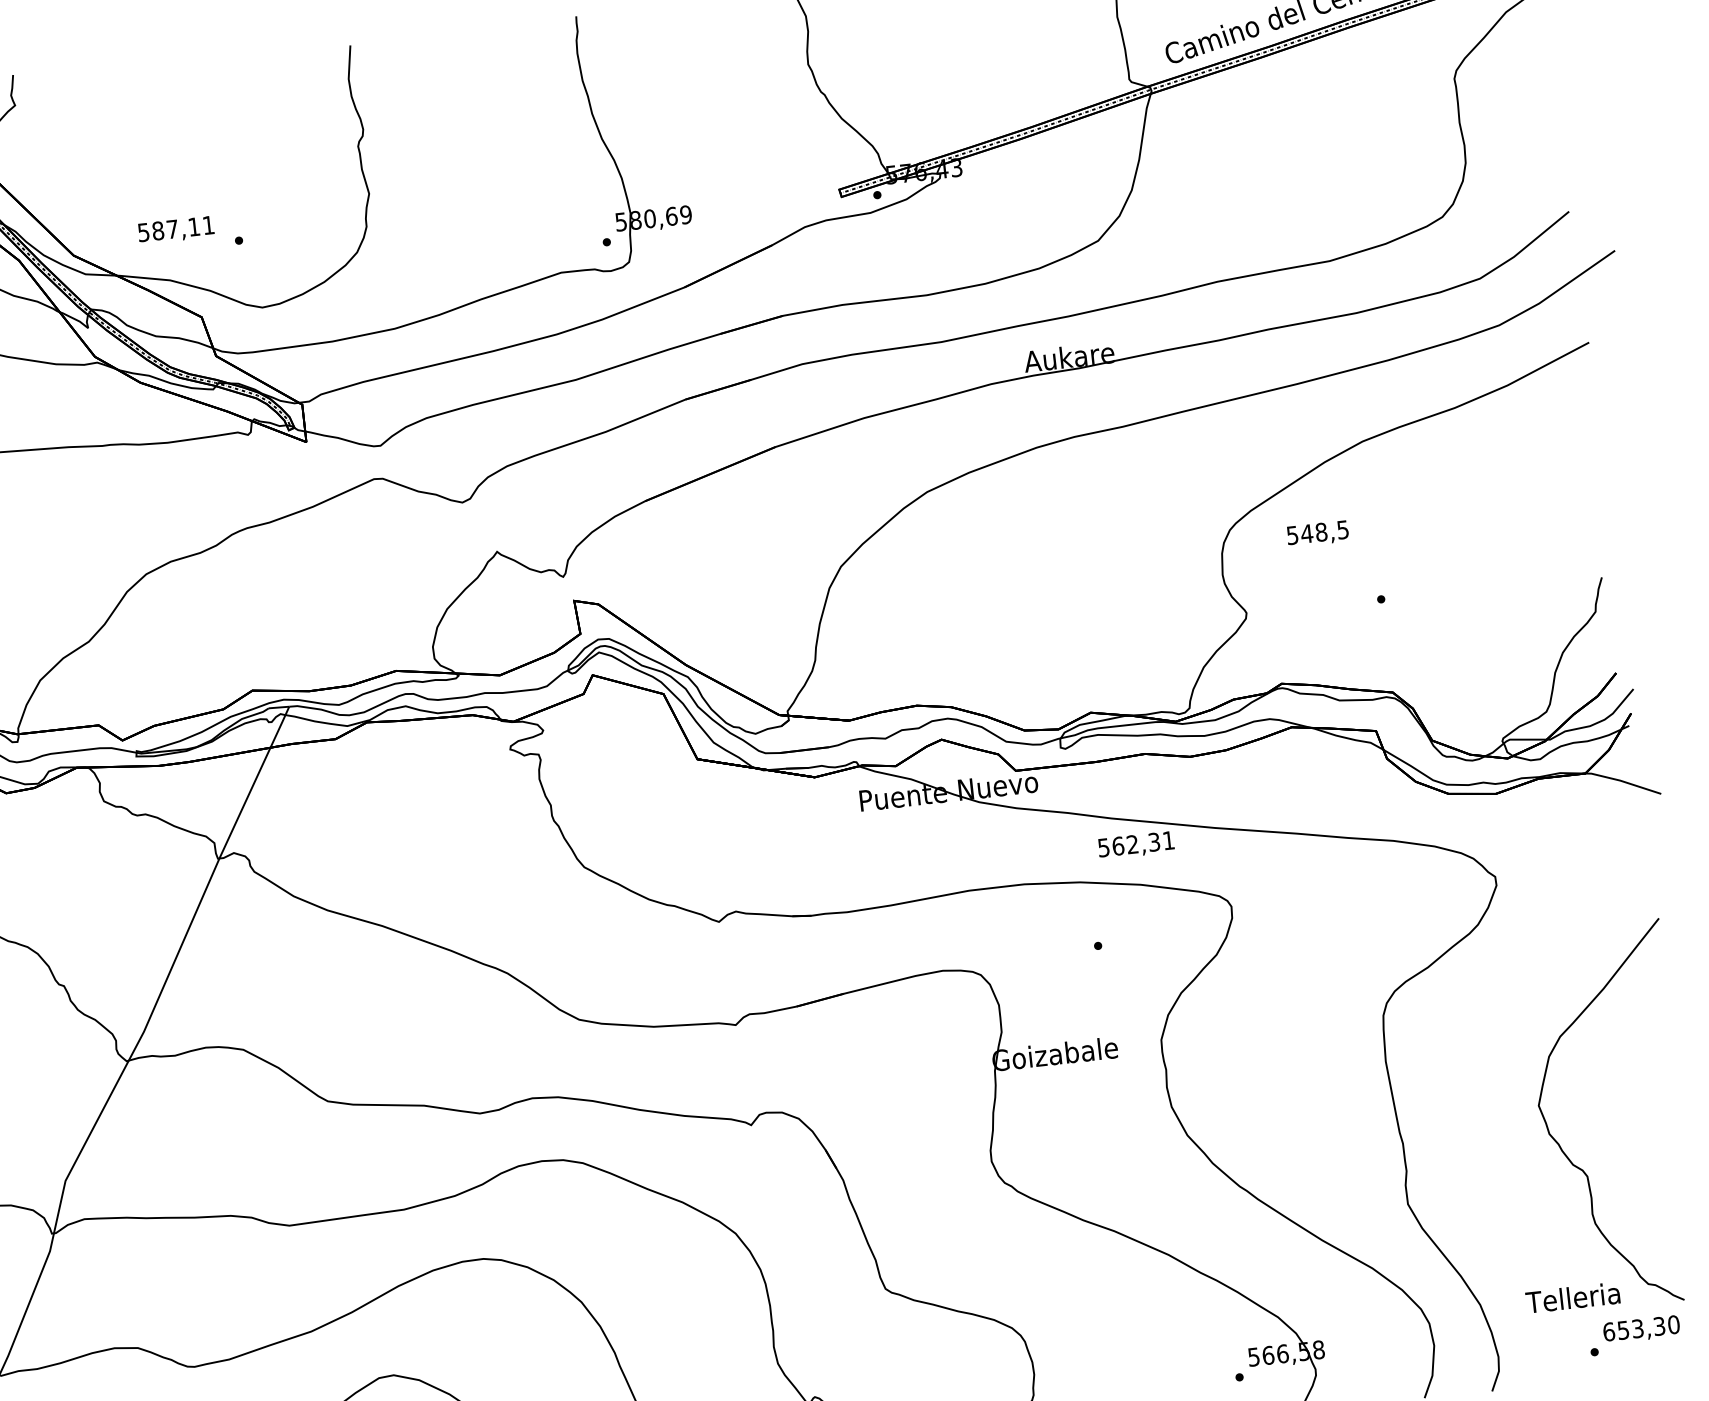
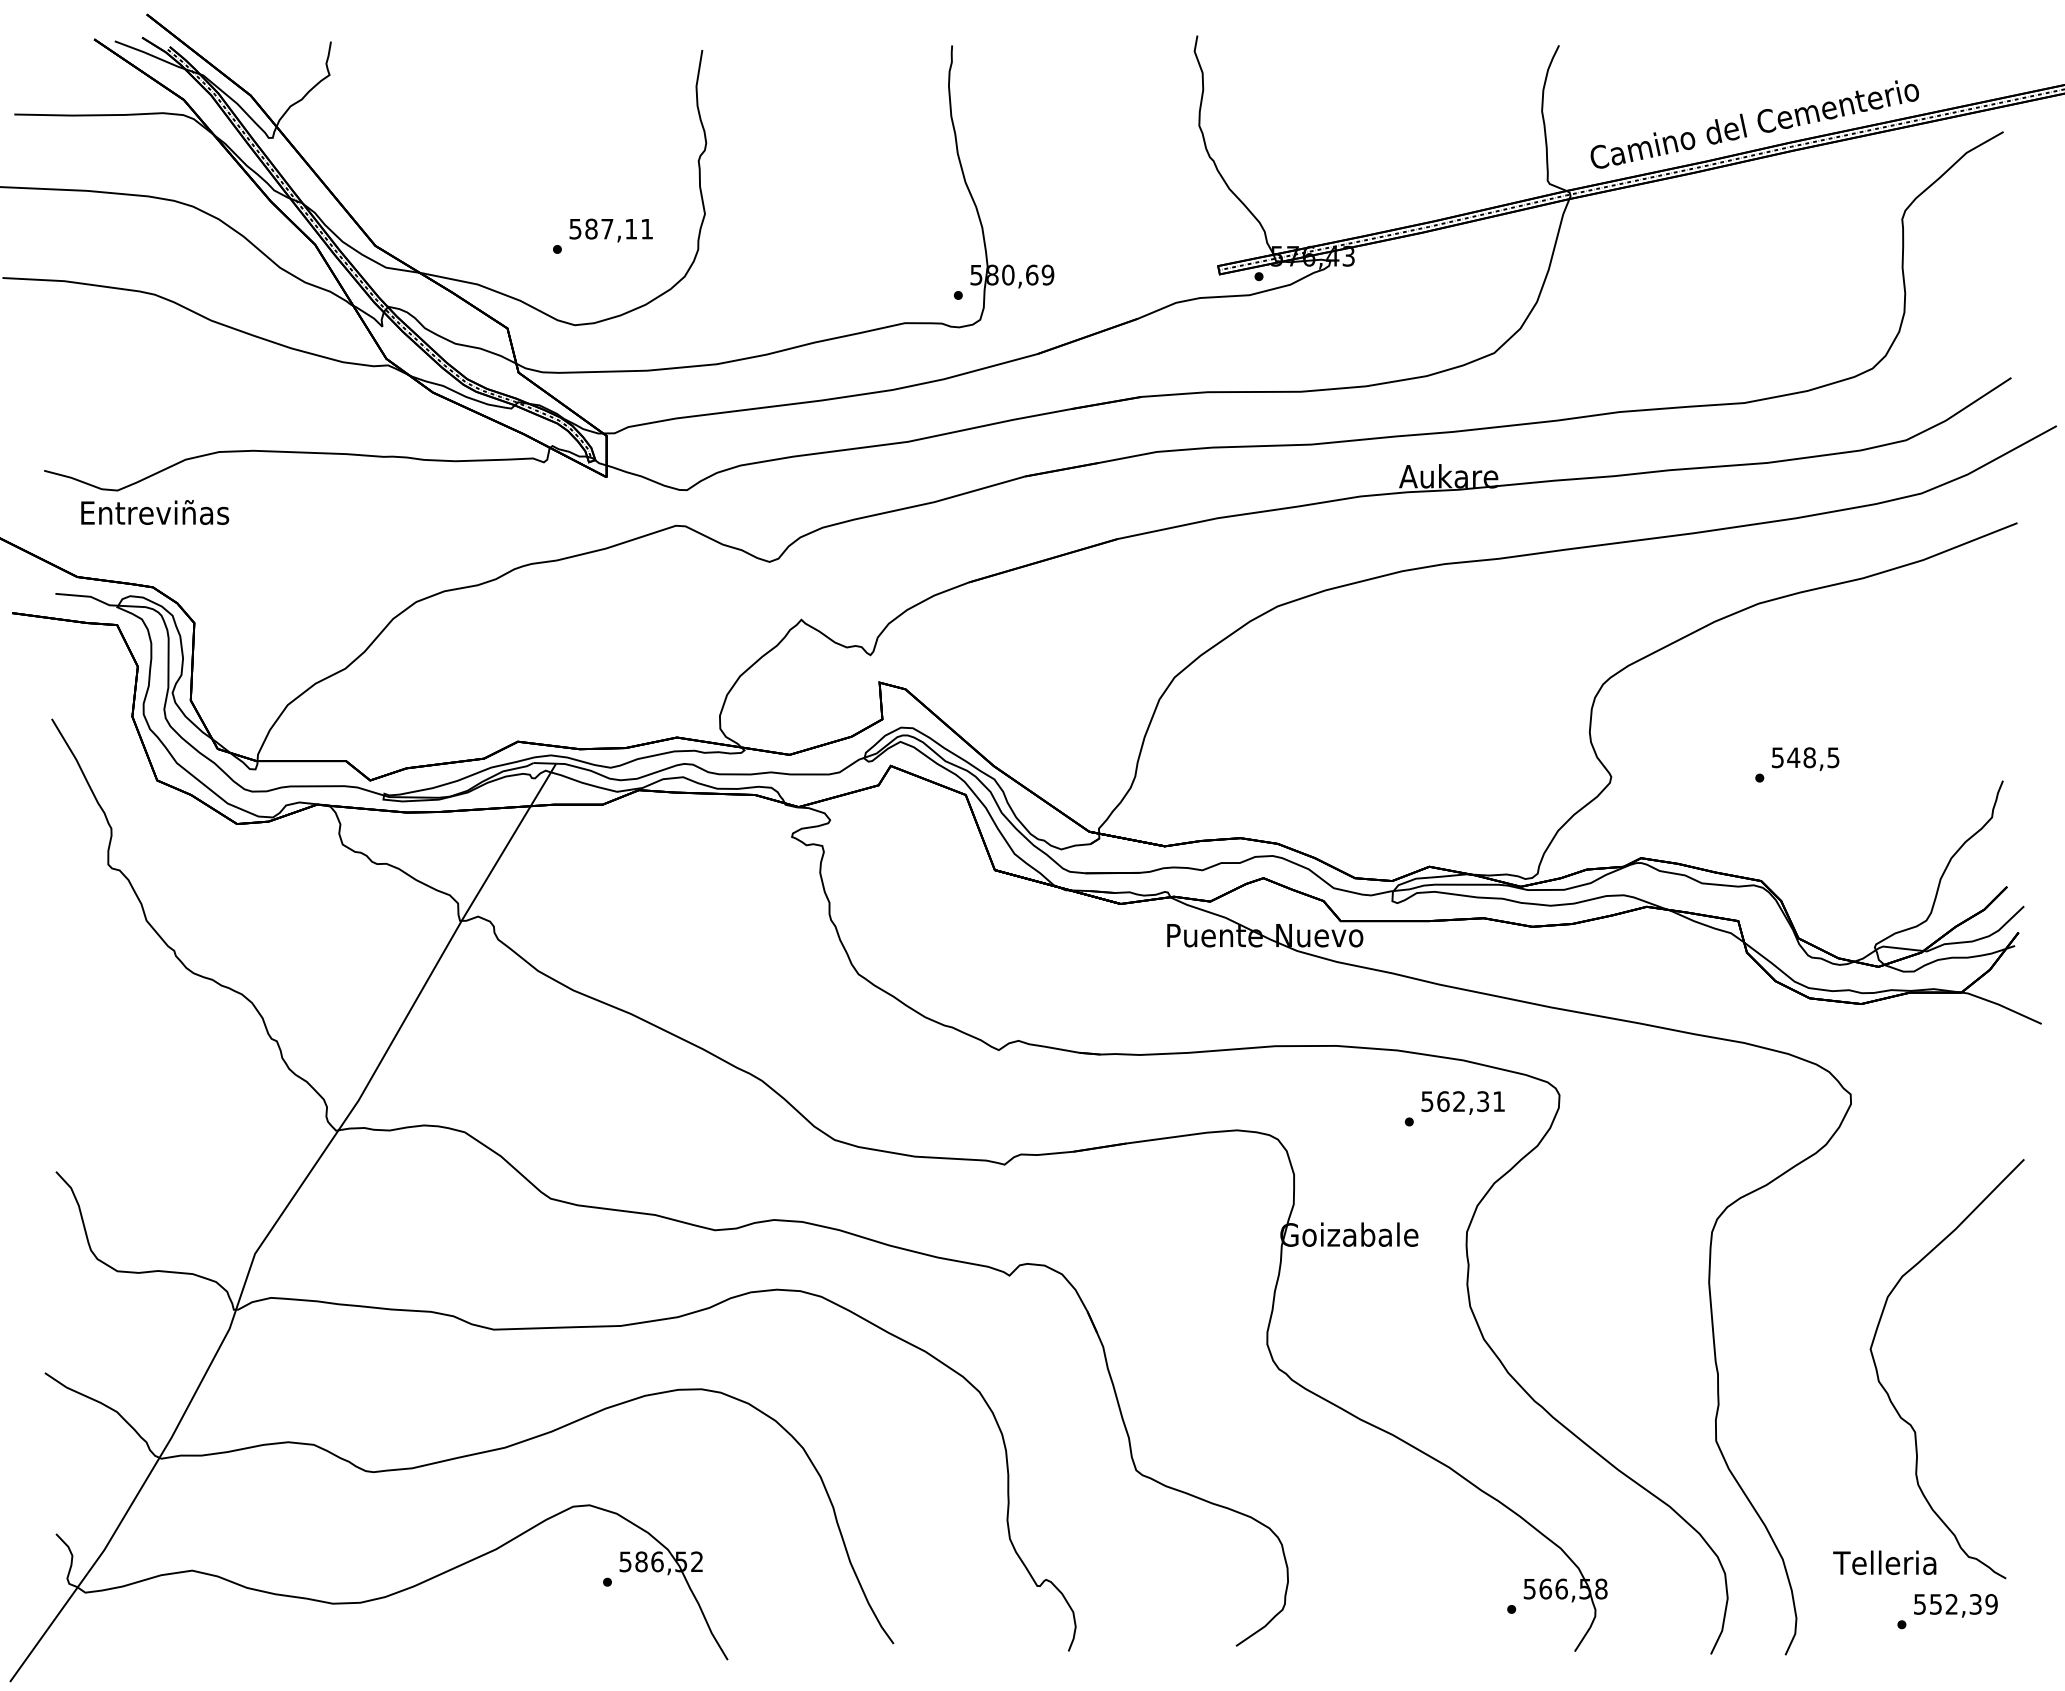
text: (175, 230) -> (610, 230), moved
text: (1317, 534) -> (1805, 759), moved
text: (1135, 845) -> (1462, 1102), moved
text: (1641, 1328) -> (1955, 1604), 653,30 -> 552,39

